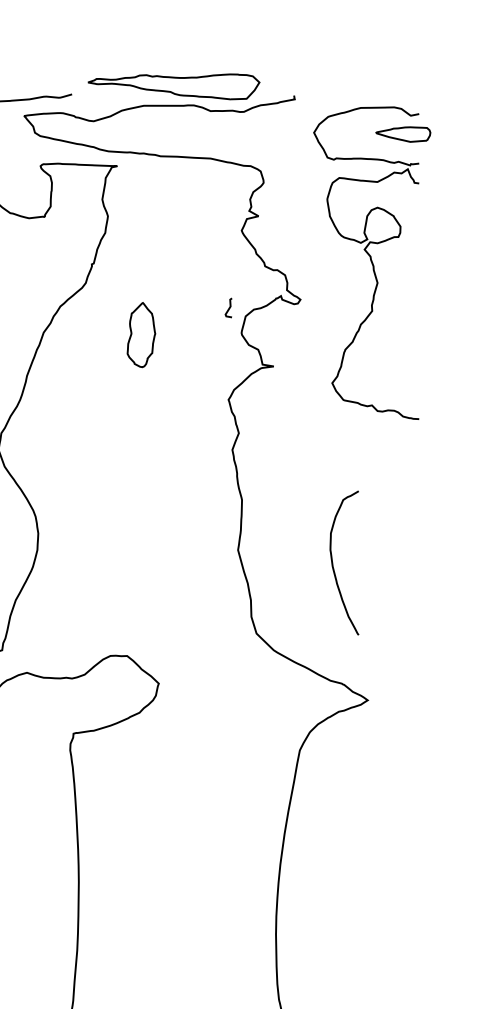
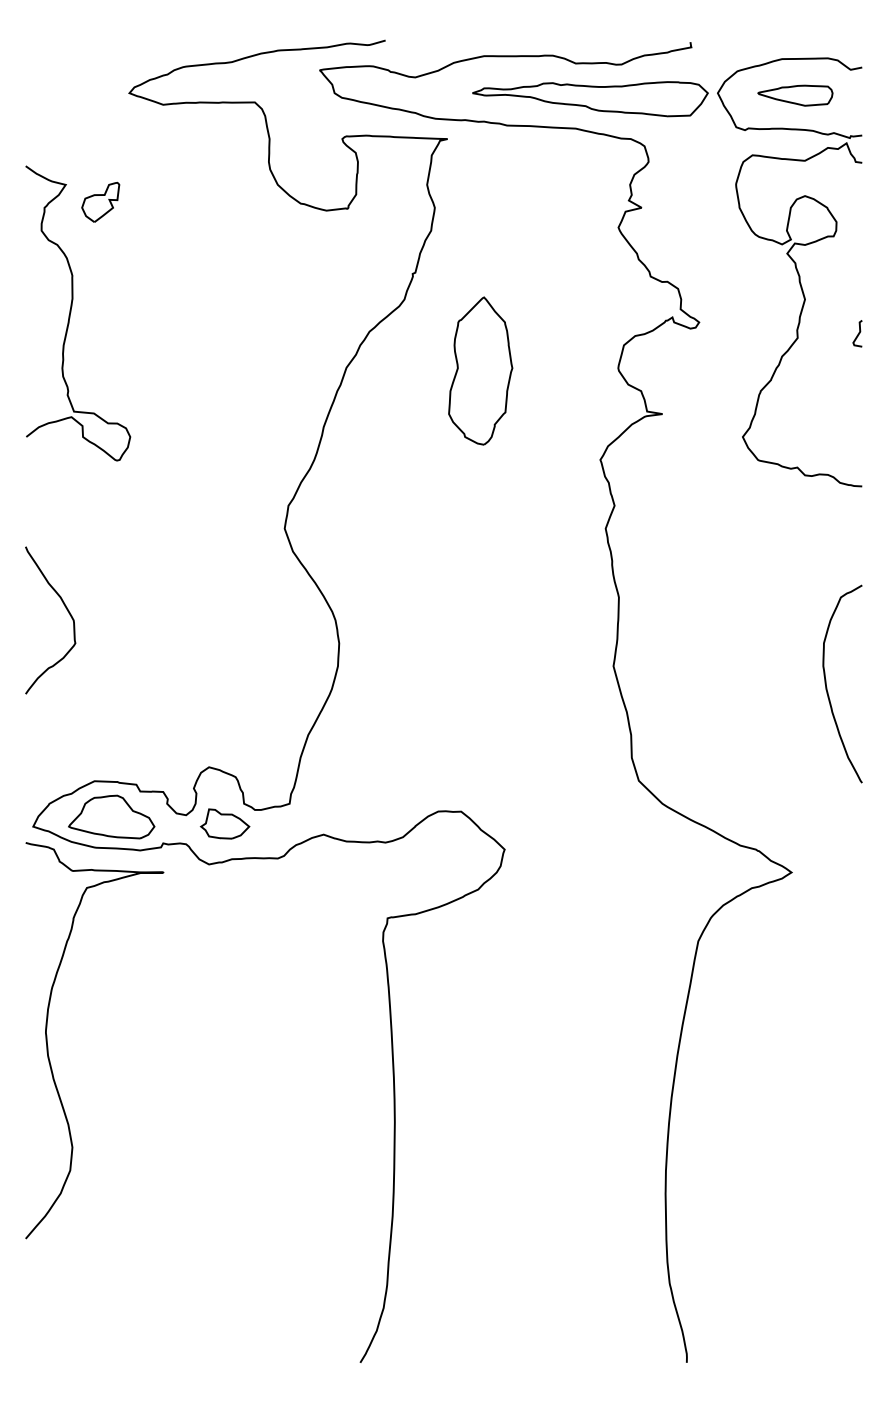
part: (173, 87) -> (590, 99), moved
part: (403, 134) -> (795, 95), moved
curve: (229, 307) -> (858, 333), moved
part: (141, 334) -> (480, 370), size x1.67
curve: (333, 565) -> (827, 687), moved

